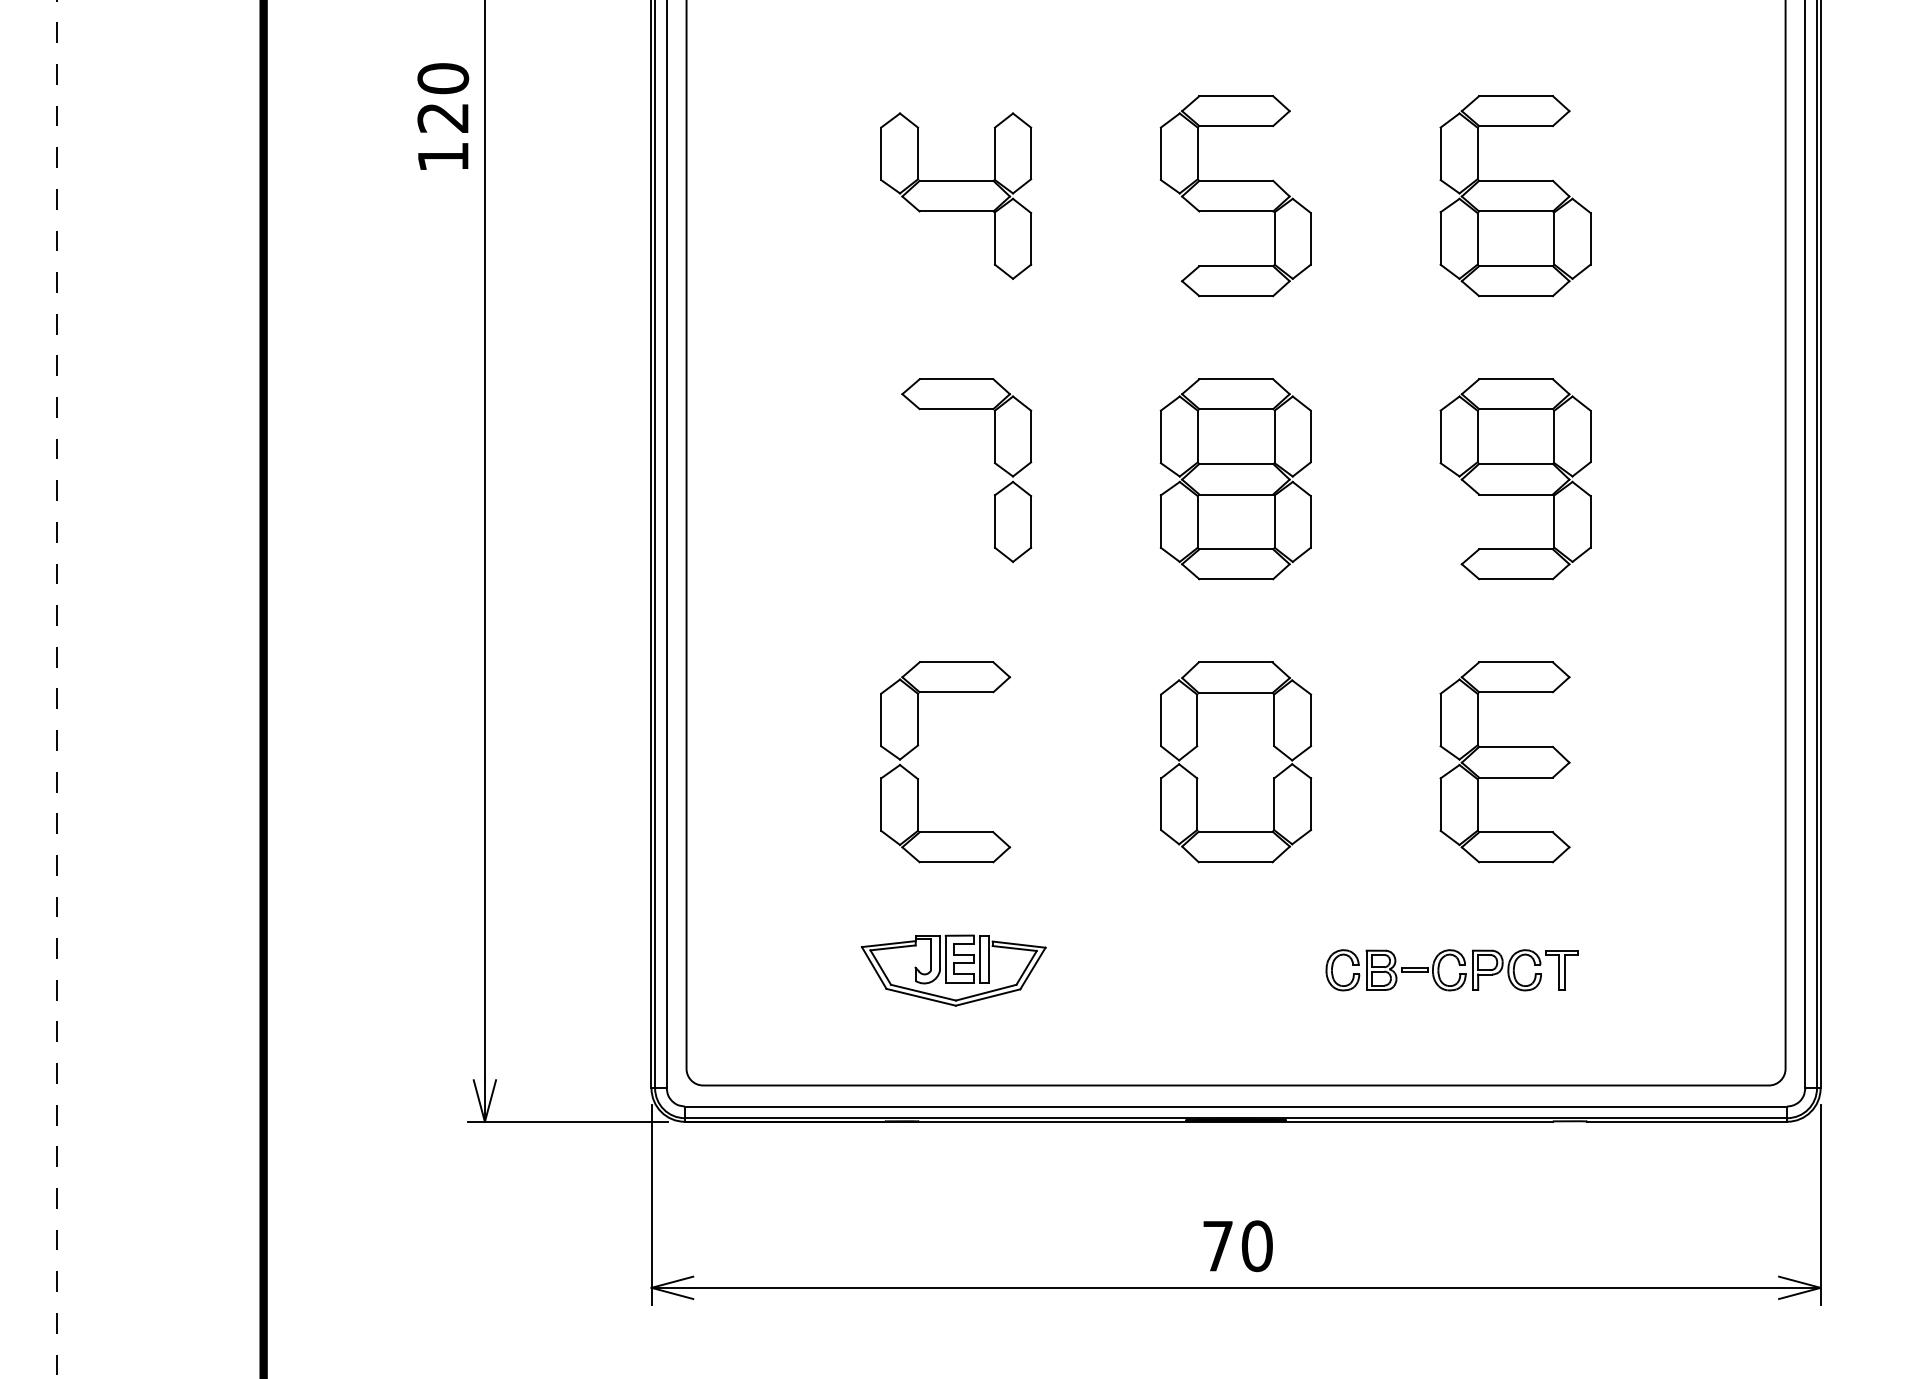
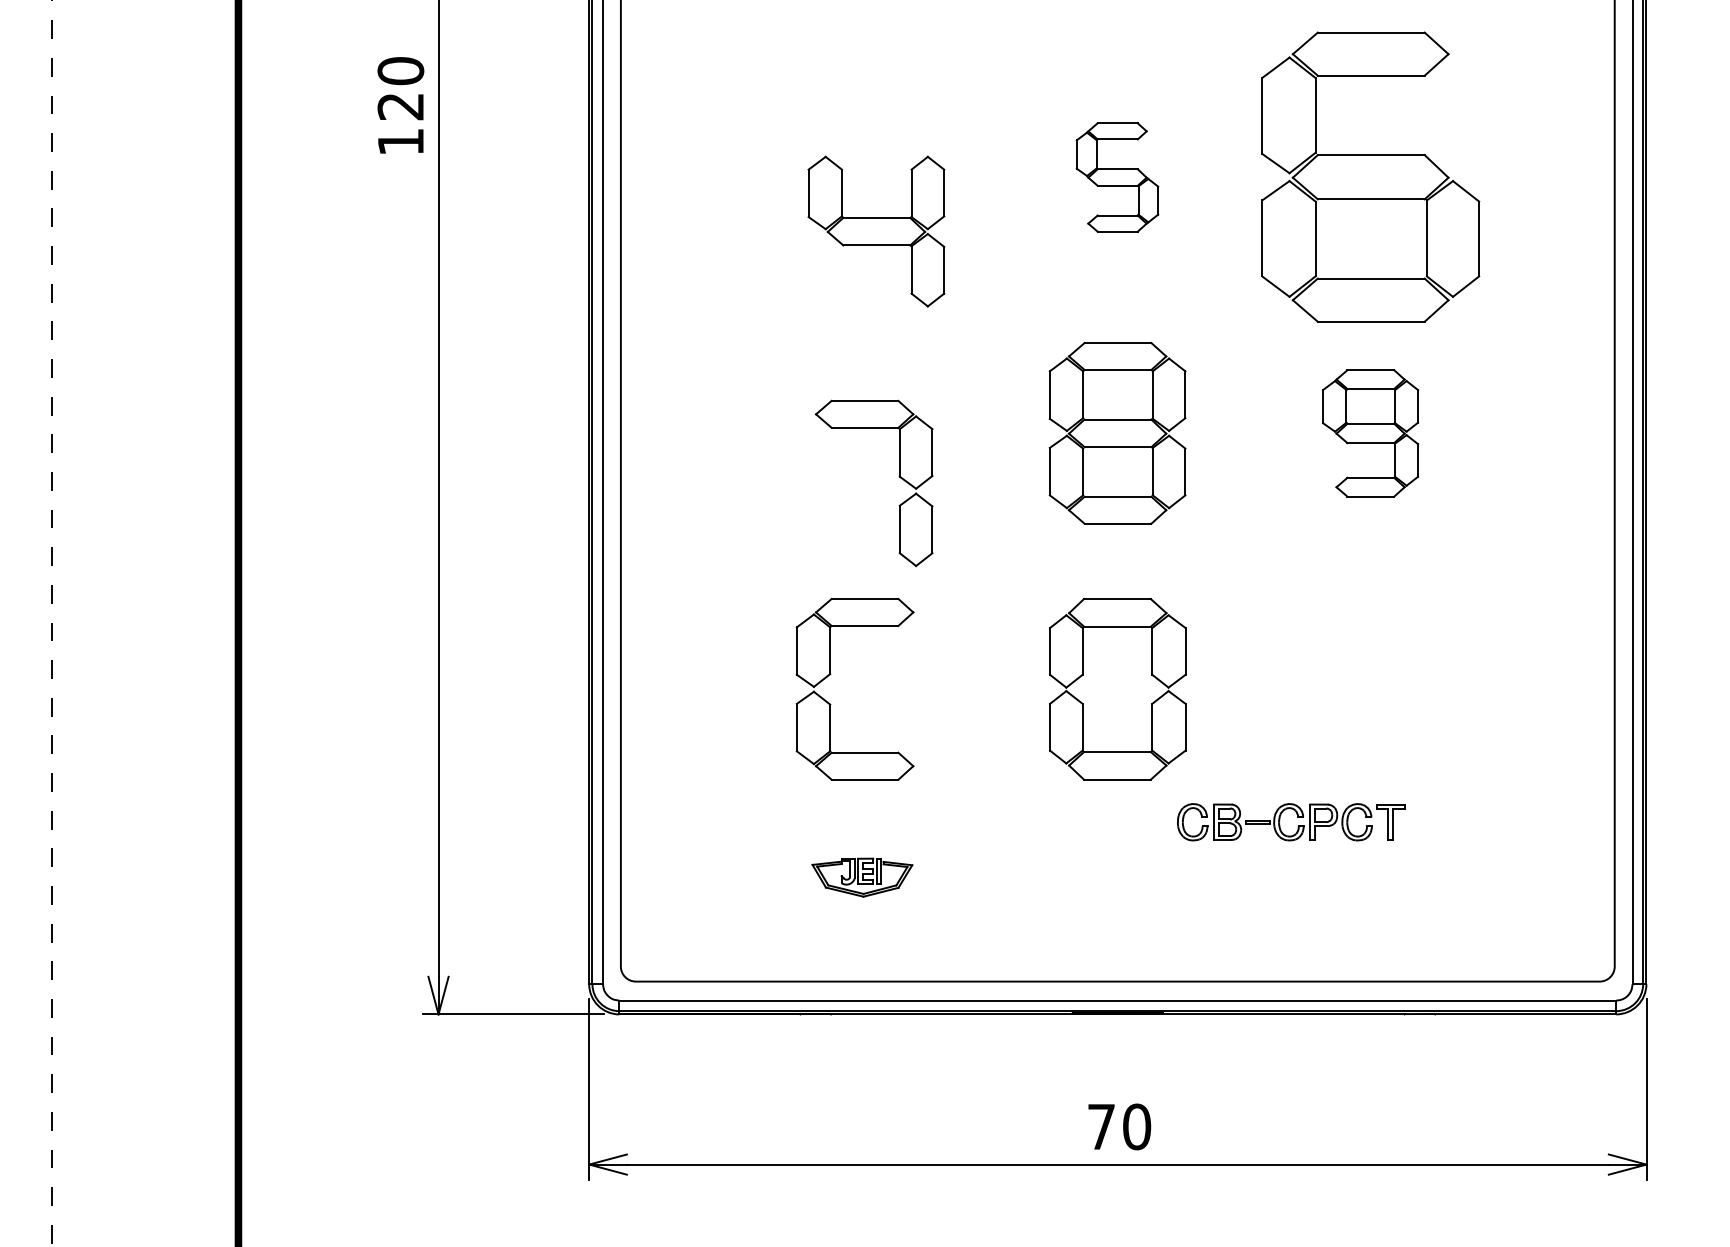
part: (956, 195) -> (876, 231), moved
part: (1235, 196) -> (1117, 177), size x0.6
part: (1515, 196) -> (1370, 177), size x1.6
part: (994, 463) -> (899, 477), moved
part: (1515, 479) -> (1370, 433), size x0.7
part: (1504, 762) -> (1360, 689), removed
part: (953, 970) -> (862, 877), size x0.6
part: (1459, 973) -> (1298, 825), moved

